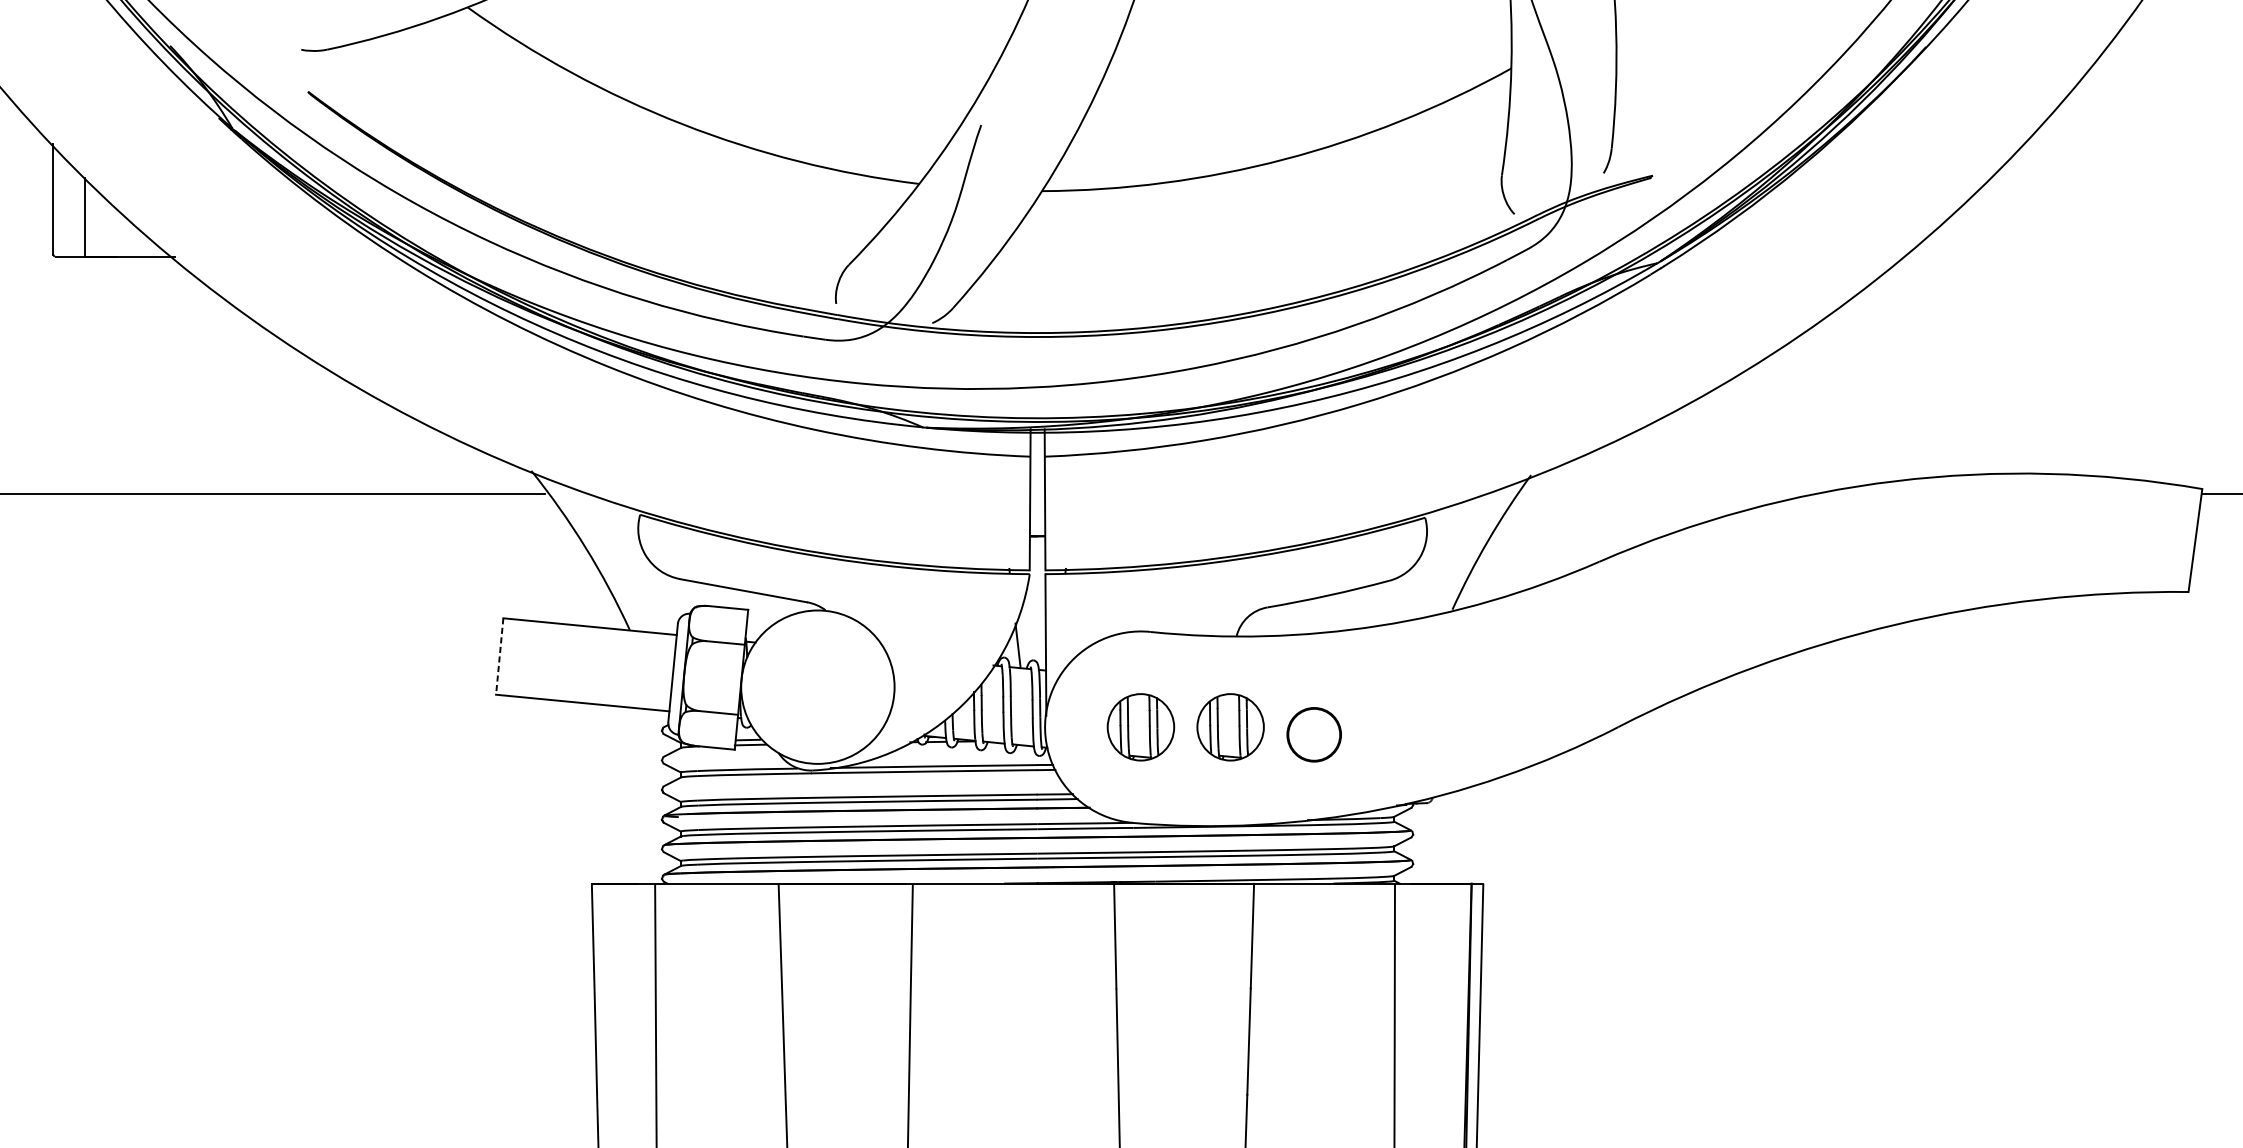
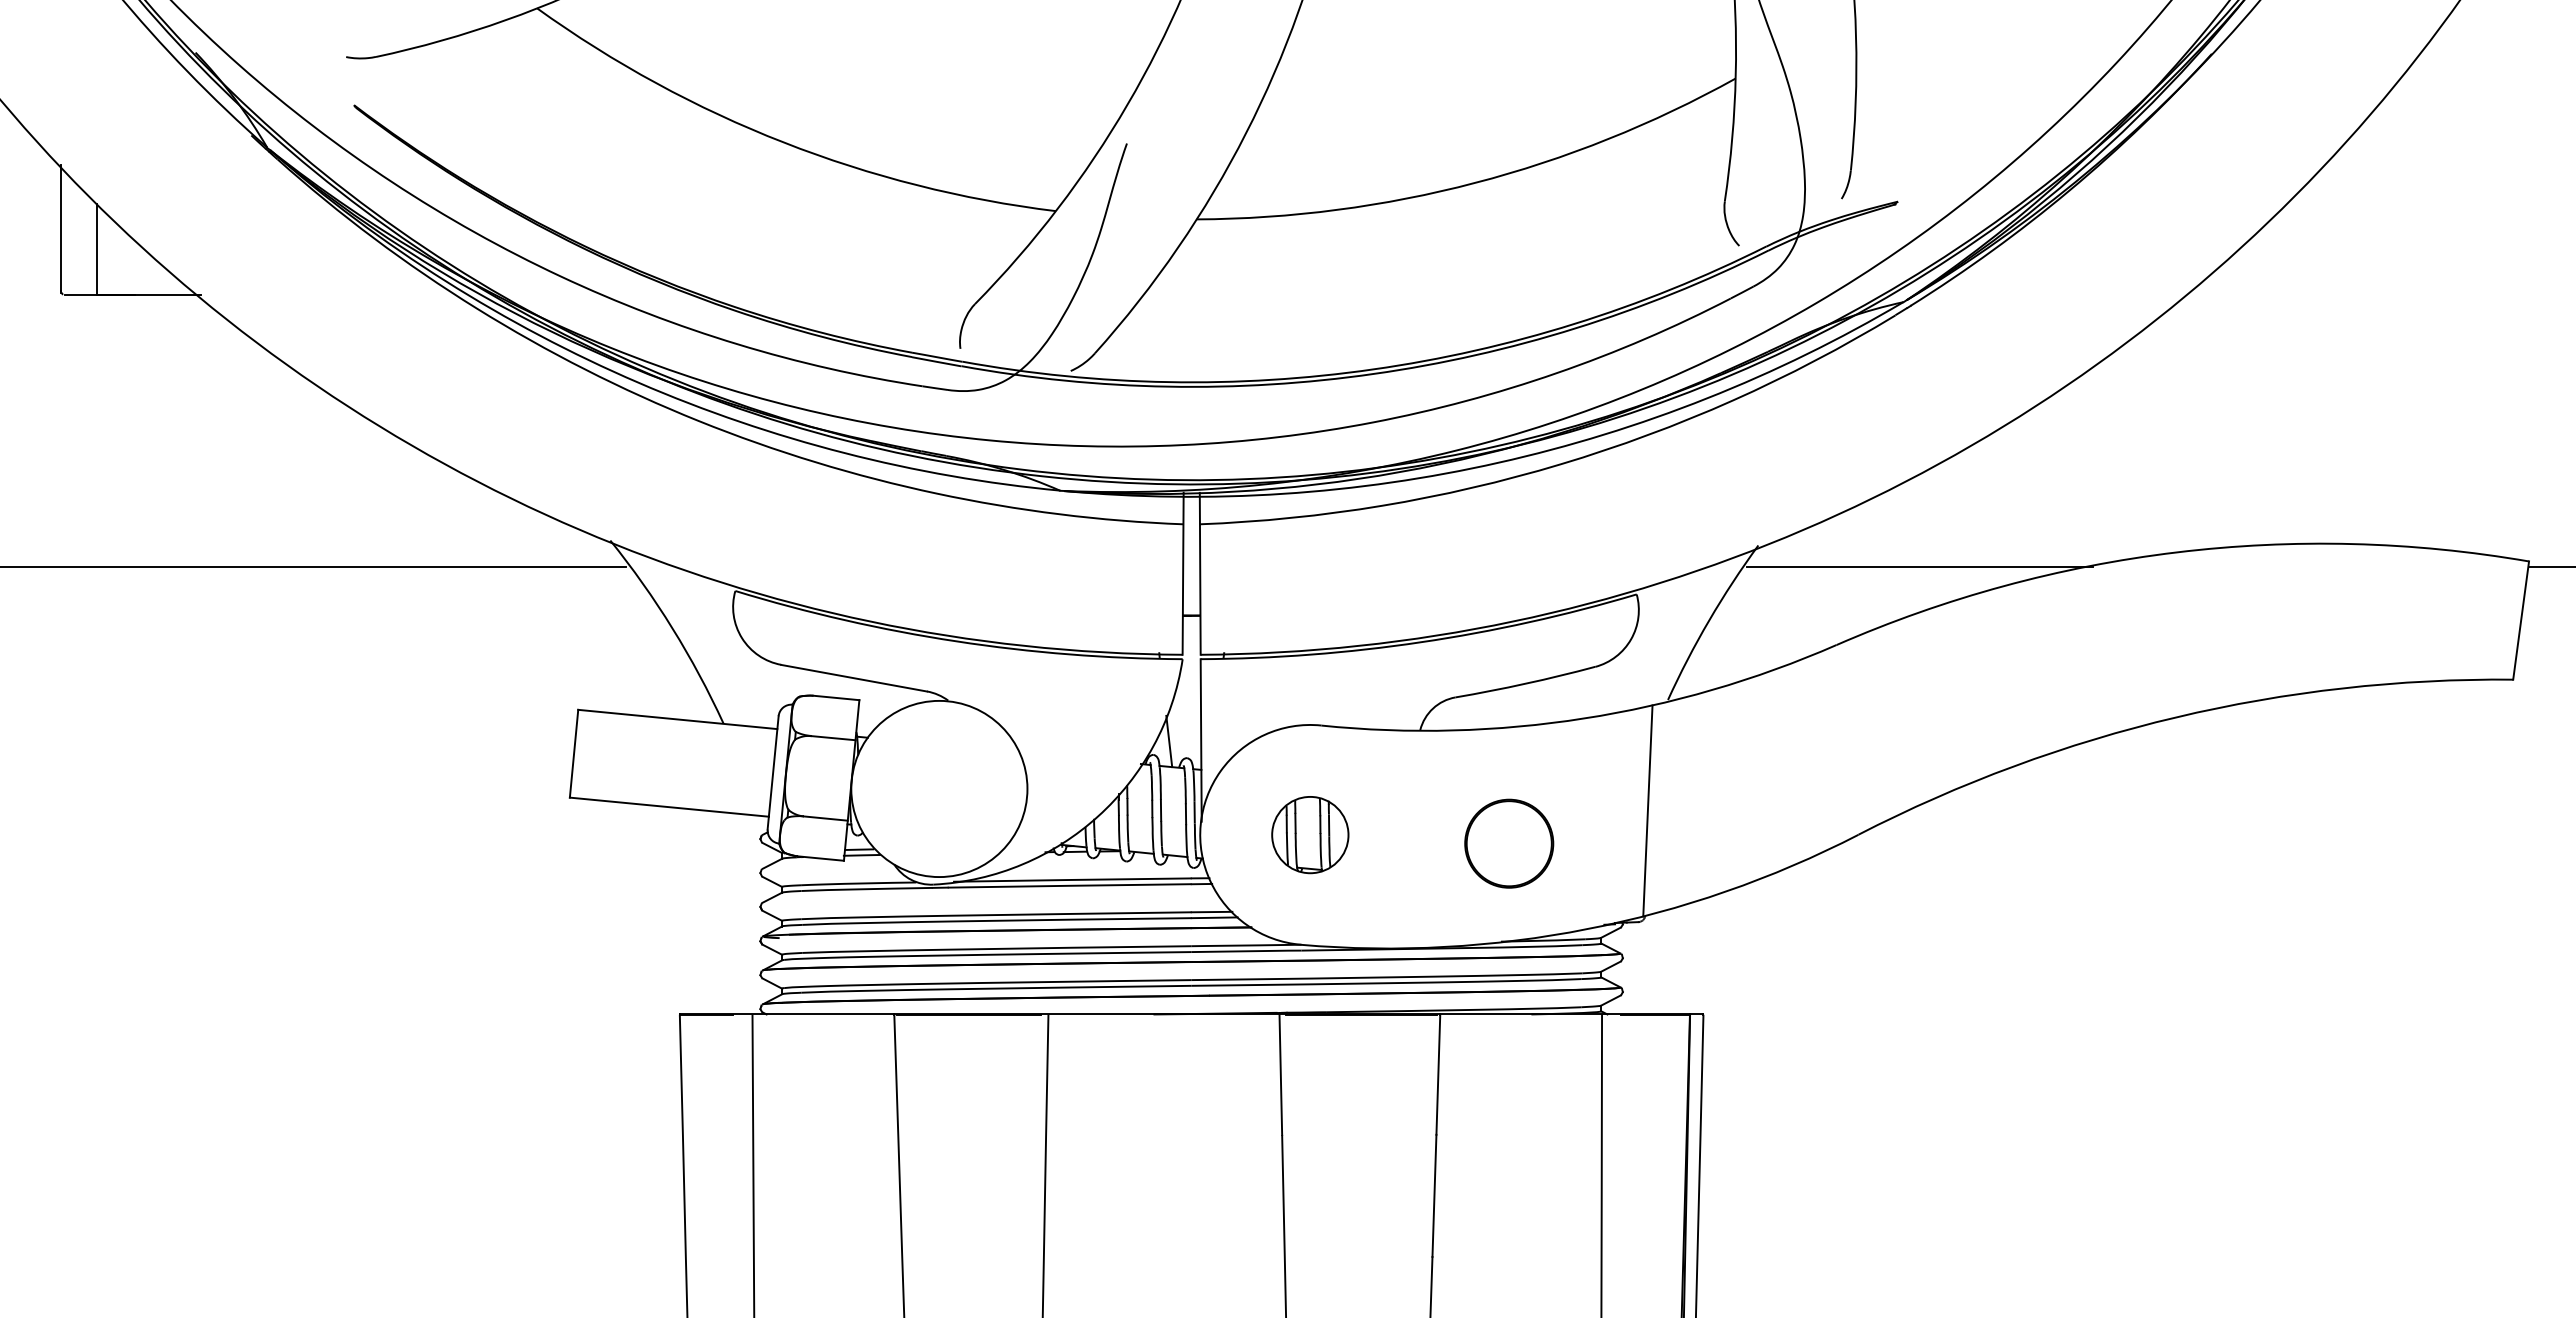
line: (1671, 493) -> (1919, 566), added
line: (500, 657) -> (574, 754), dashed -> solid
line: (1434, 705) -> (1647, 810), added
part: (1230, 727) -> (1413, 835), removed
part: (1314, 734) -> (1509, 843), size x1.43

